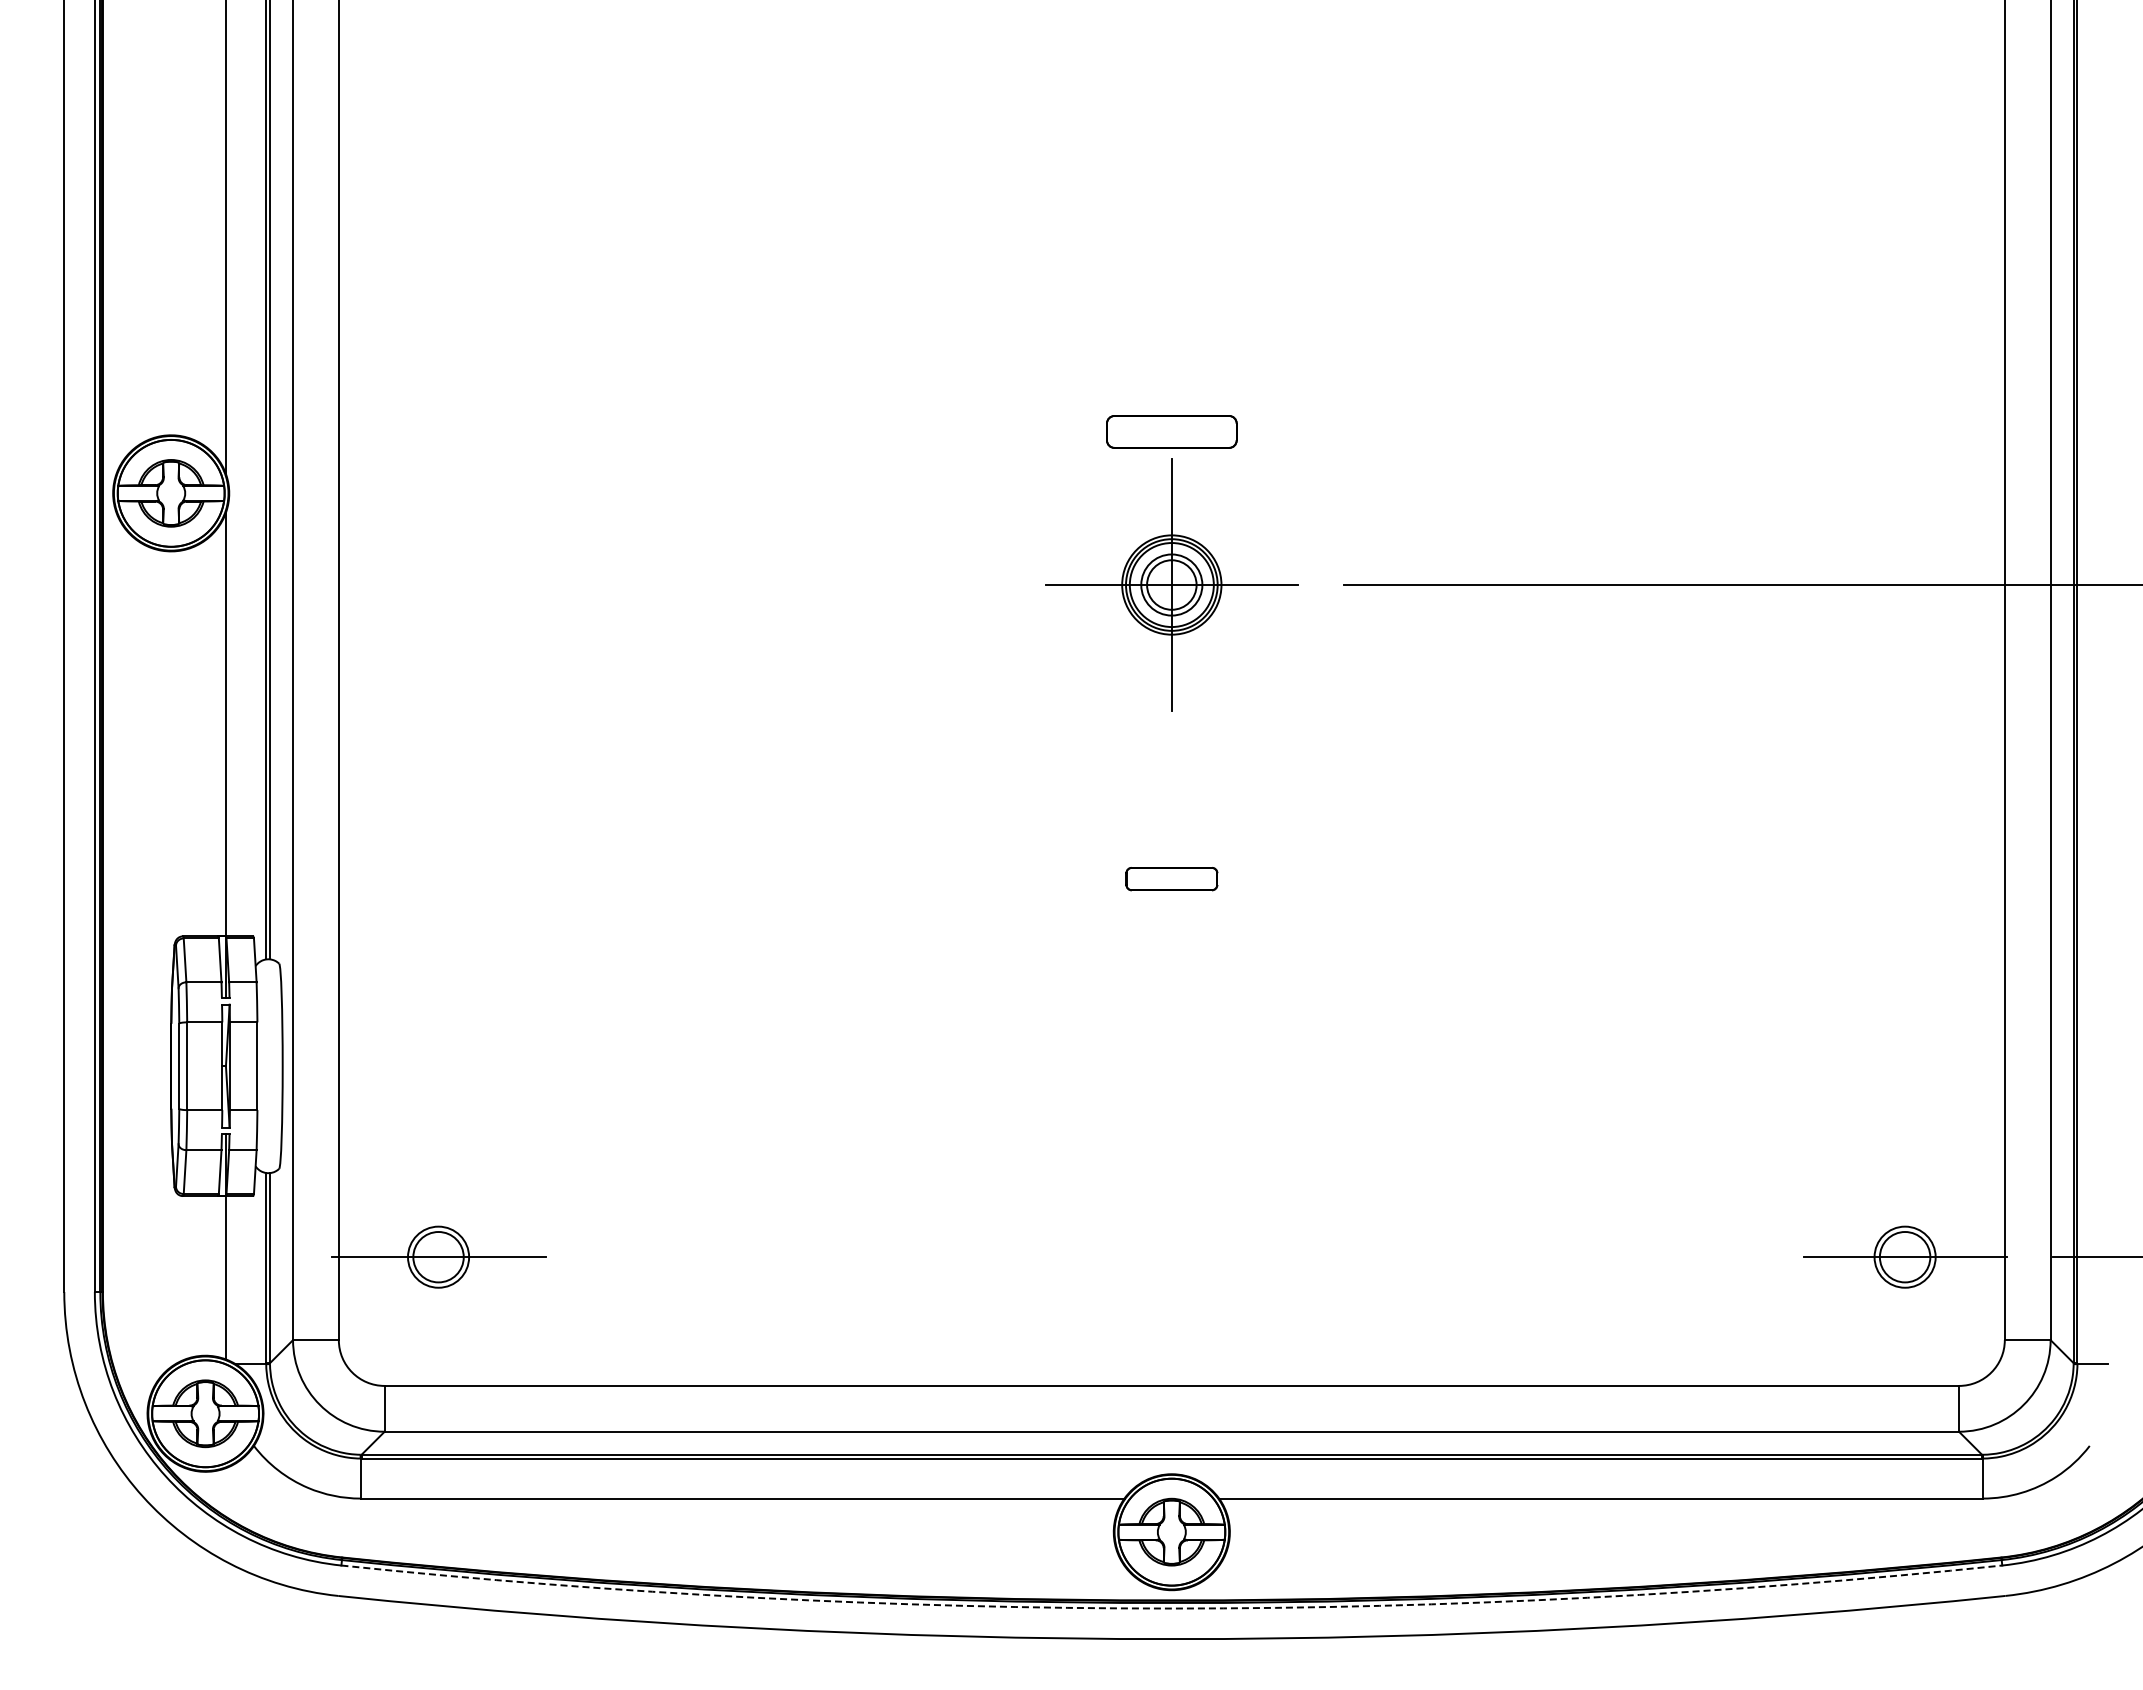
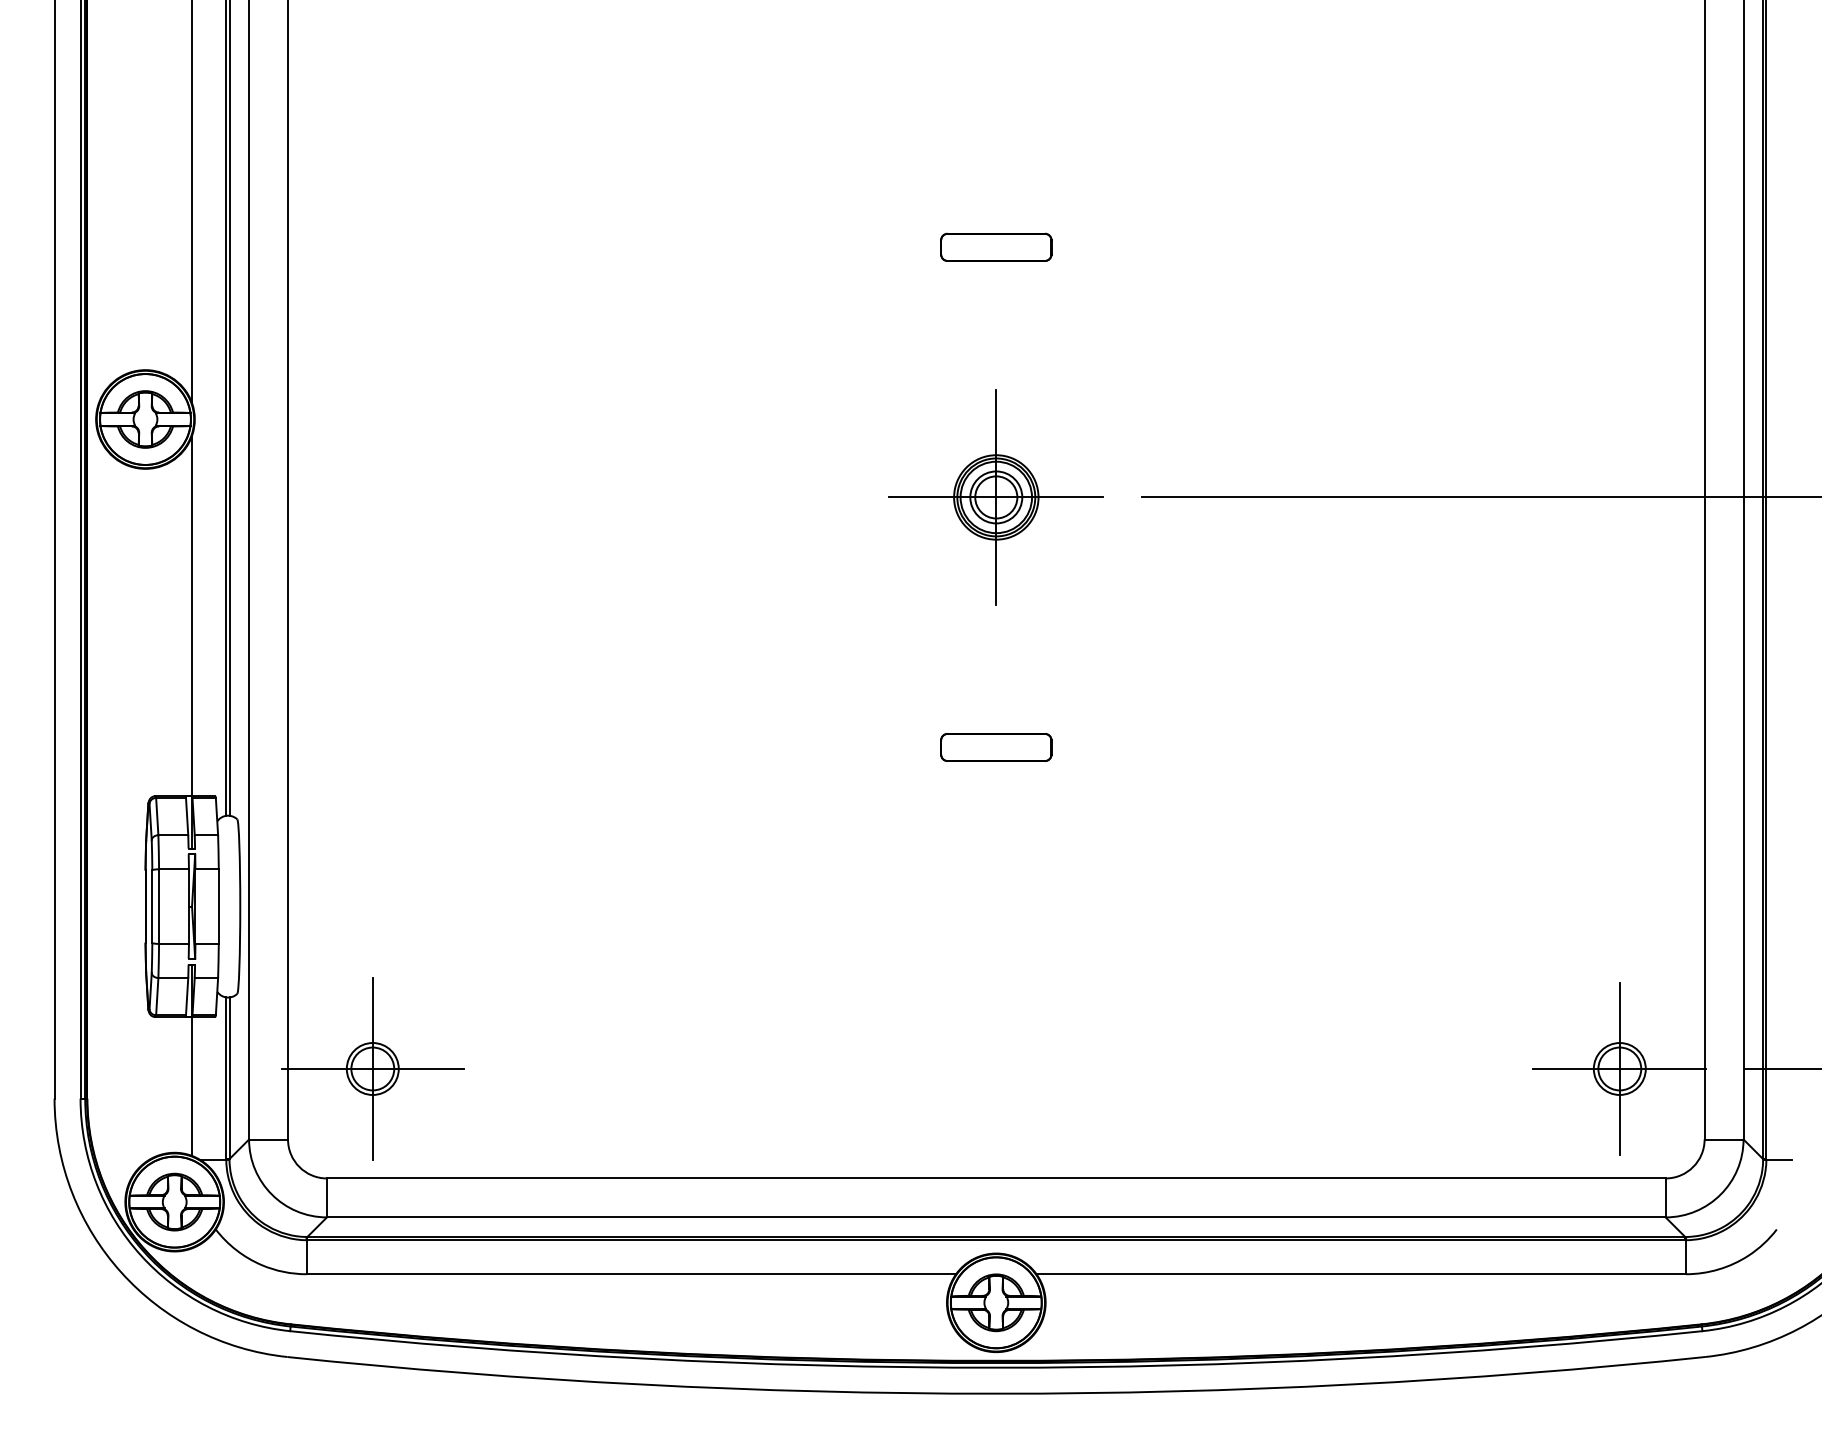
part: (1171, 431) -> (996, 247), moved
part: (1171, 878) -> (996, 746), size x1.43
line: (1905, 1256) -> (1620, 1068), added
line: (438, 1257) -> (372, 1069), added
arc: (1171, 1608) -> (996, 1367), dashed -> solid

